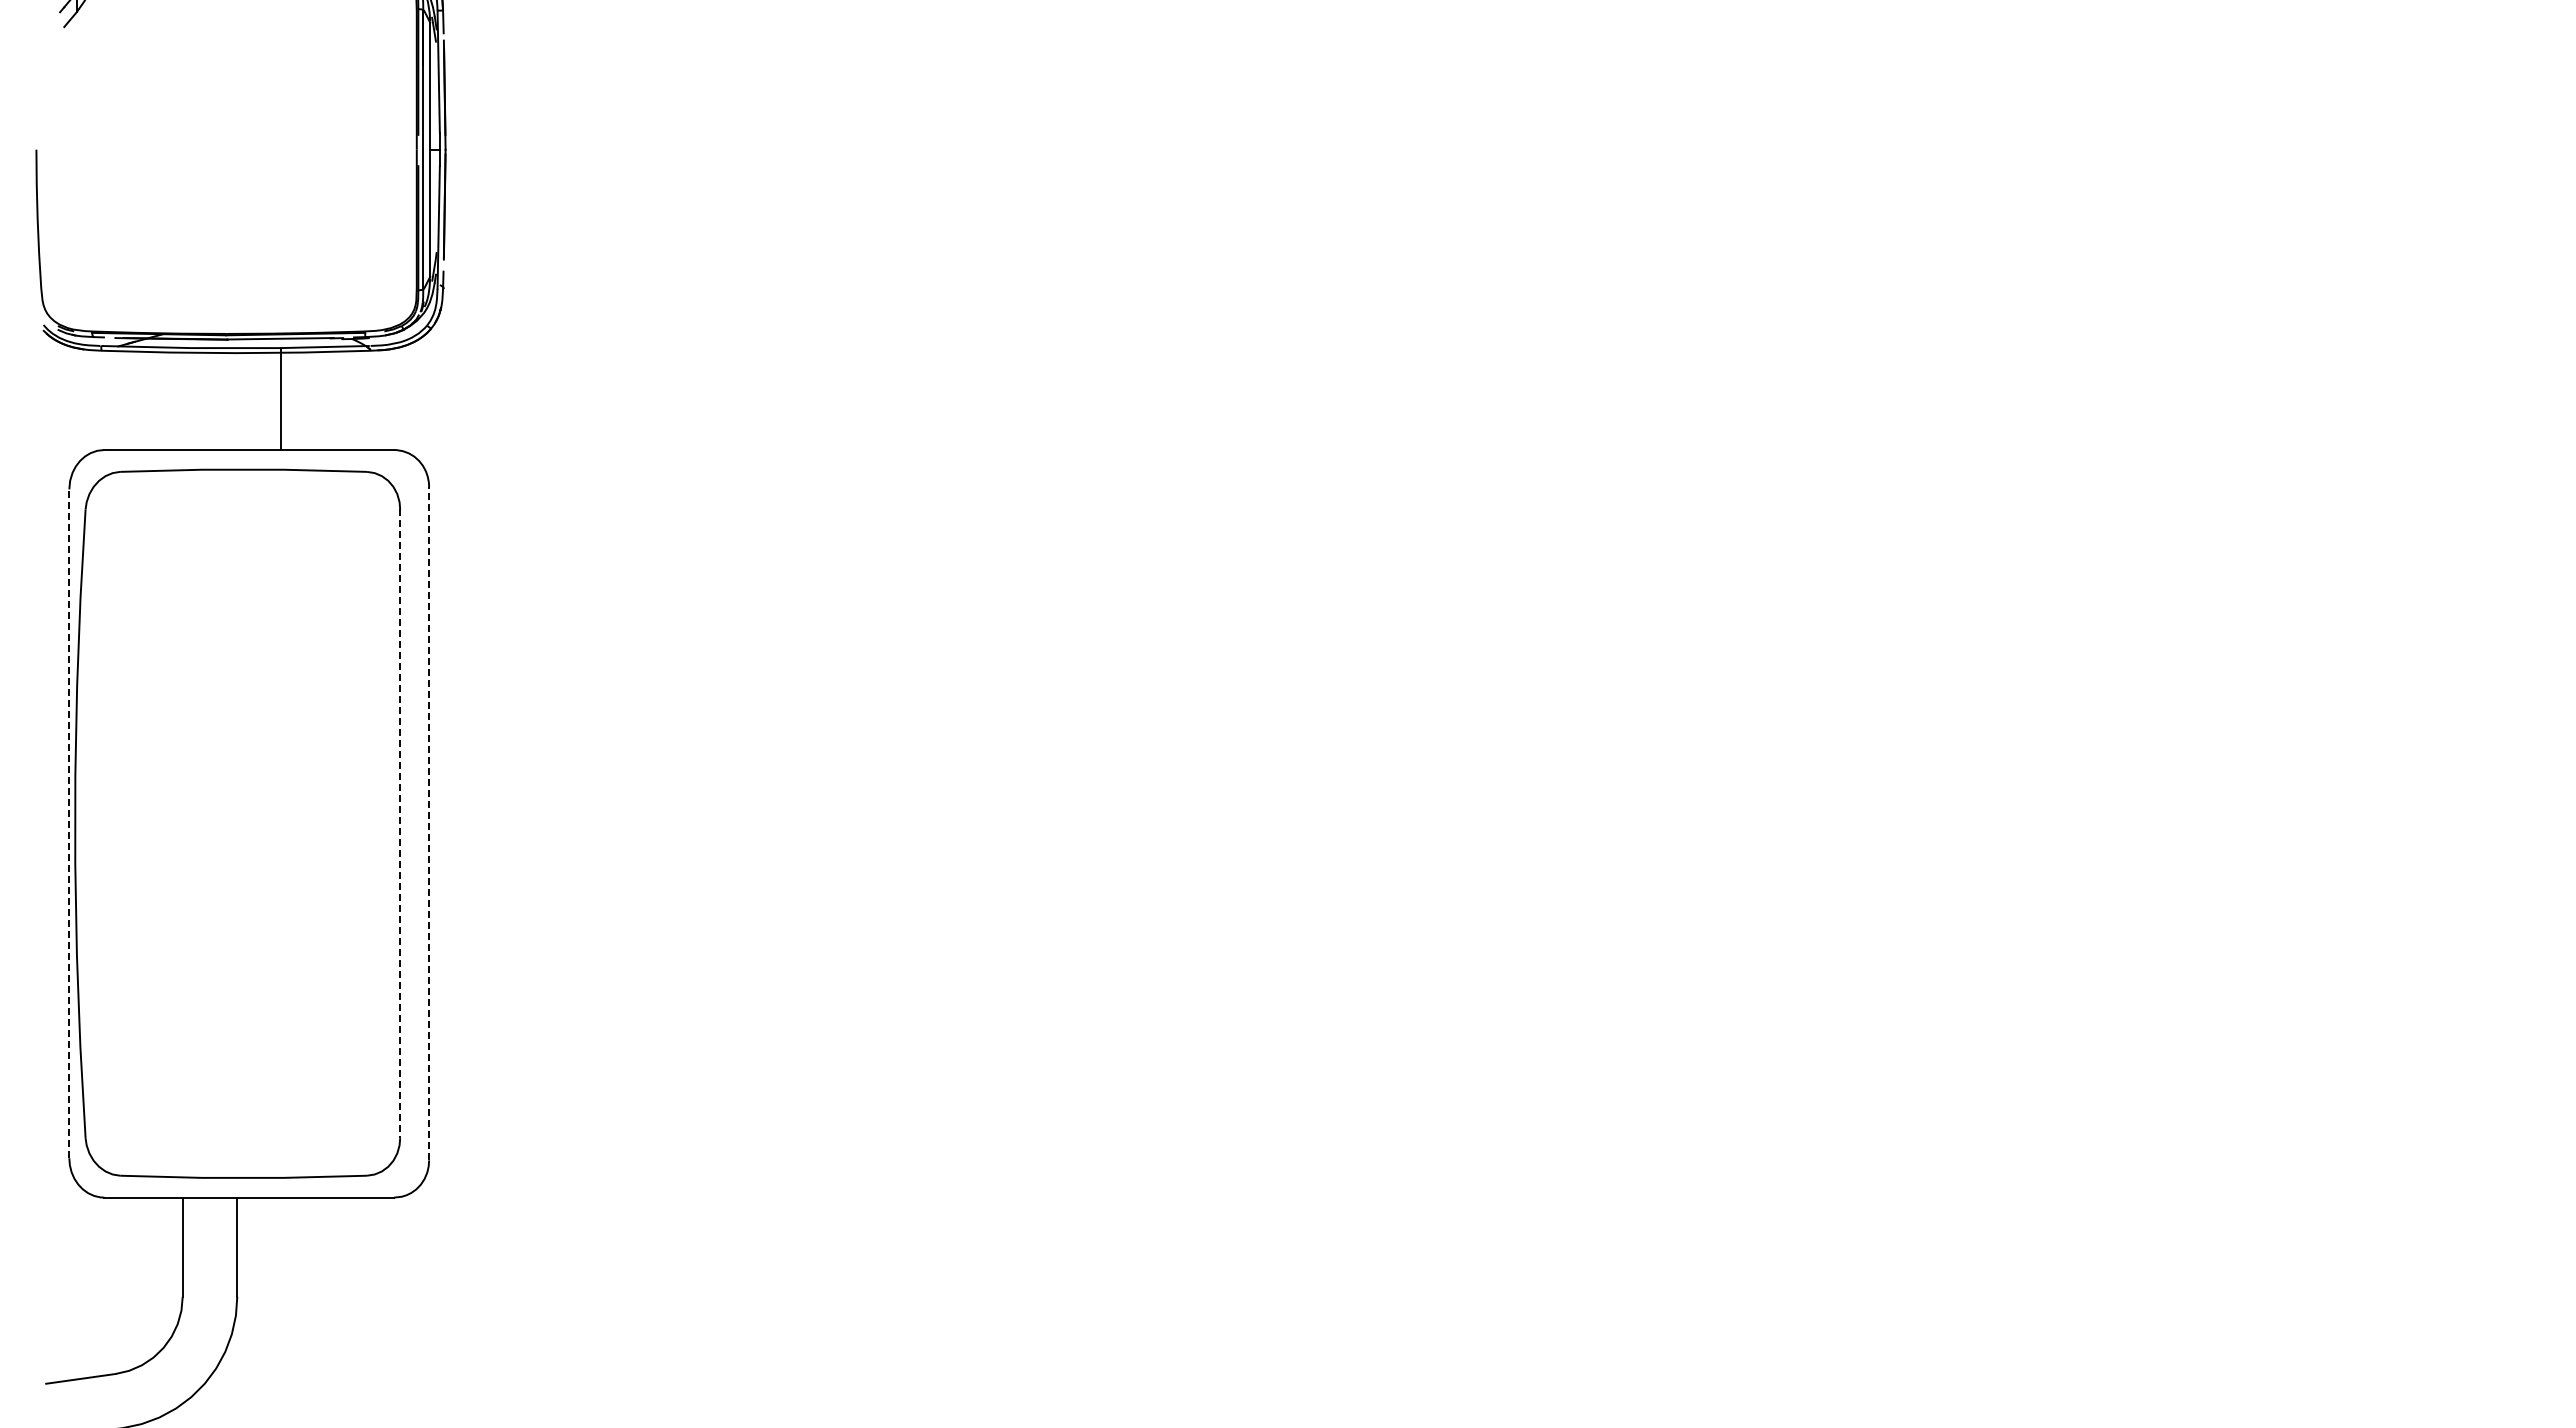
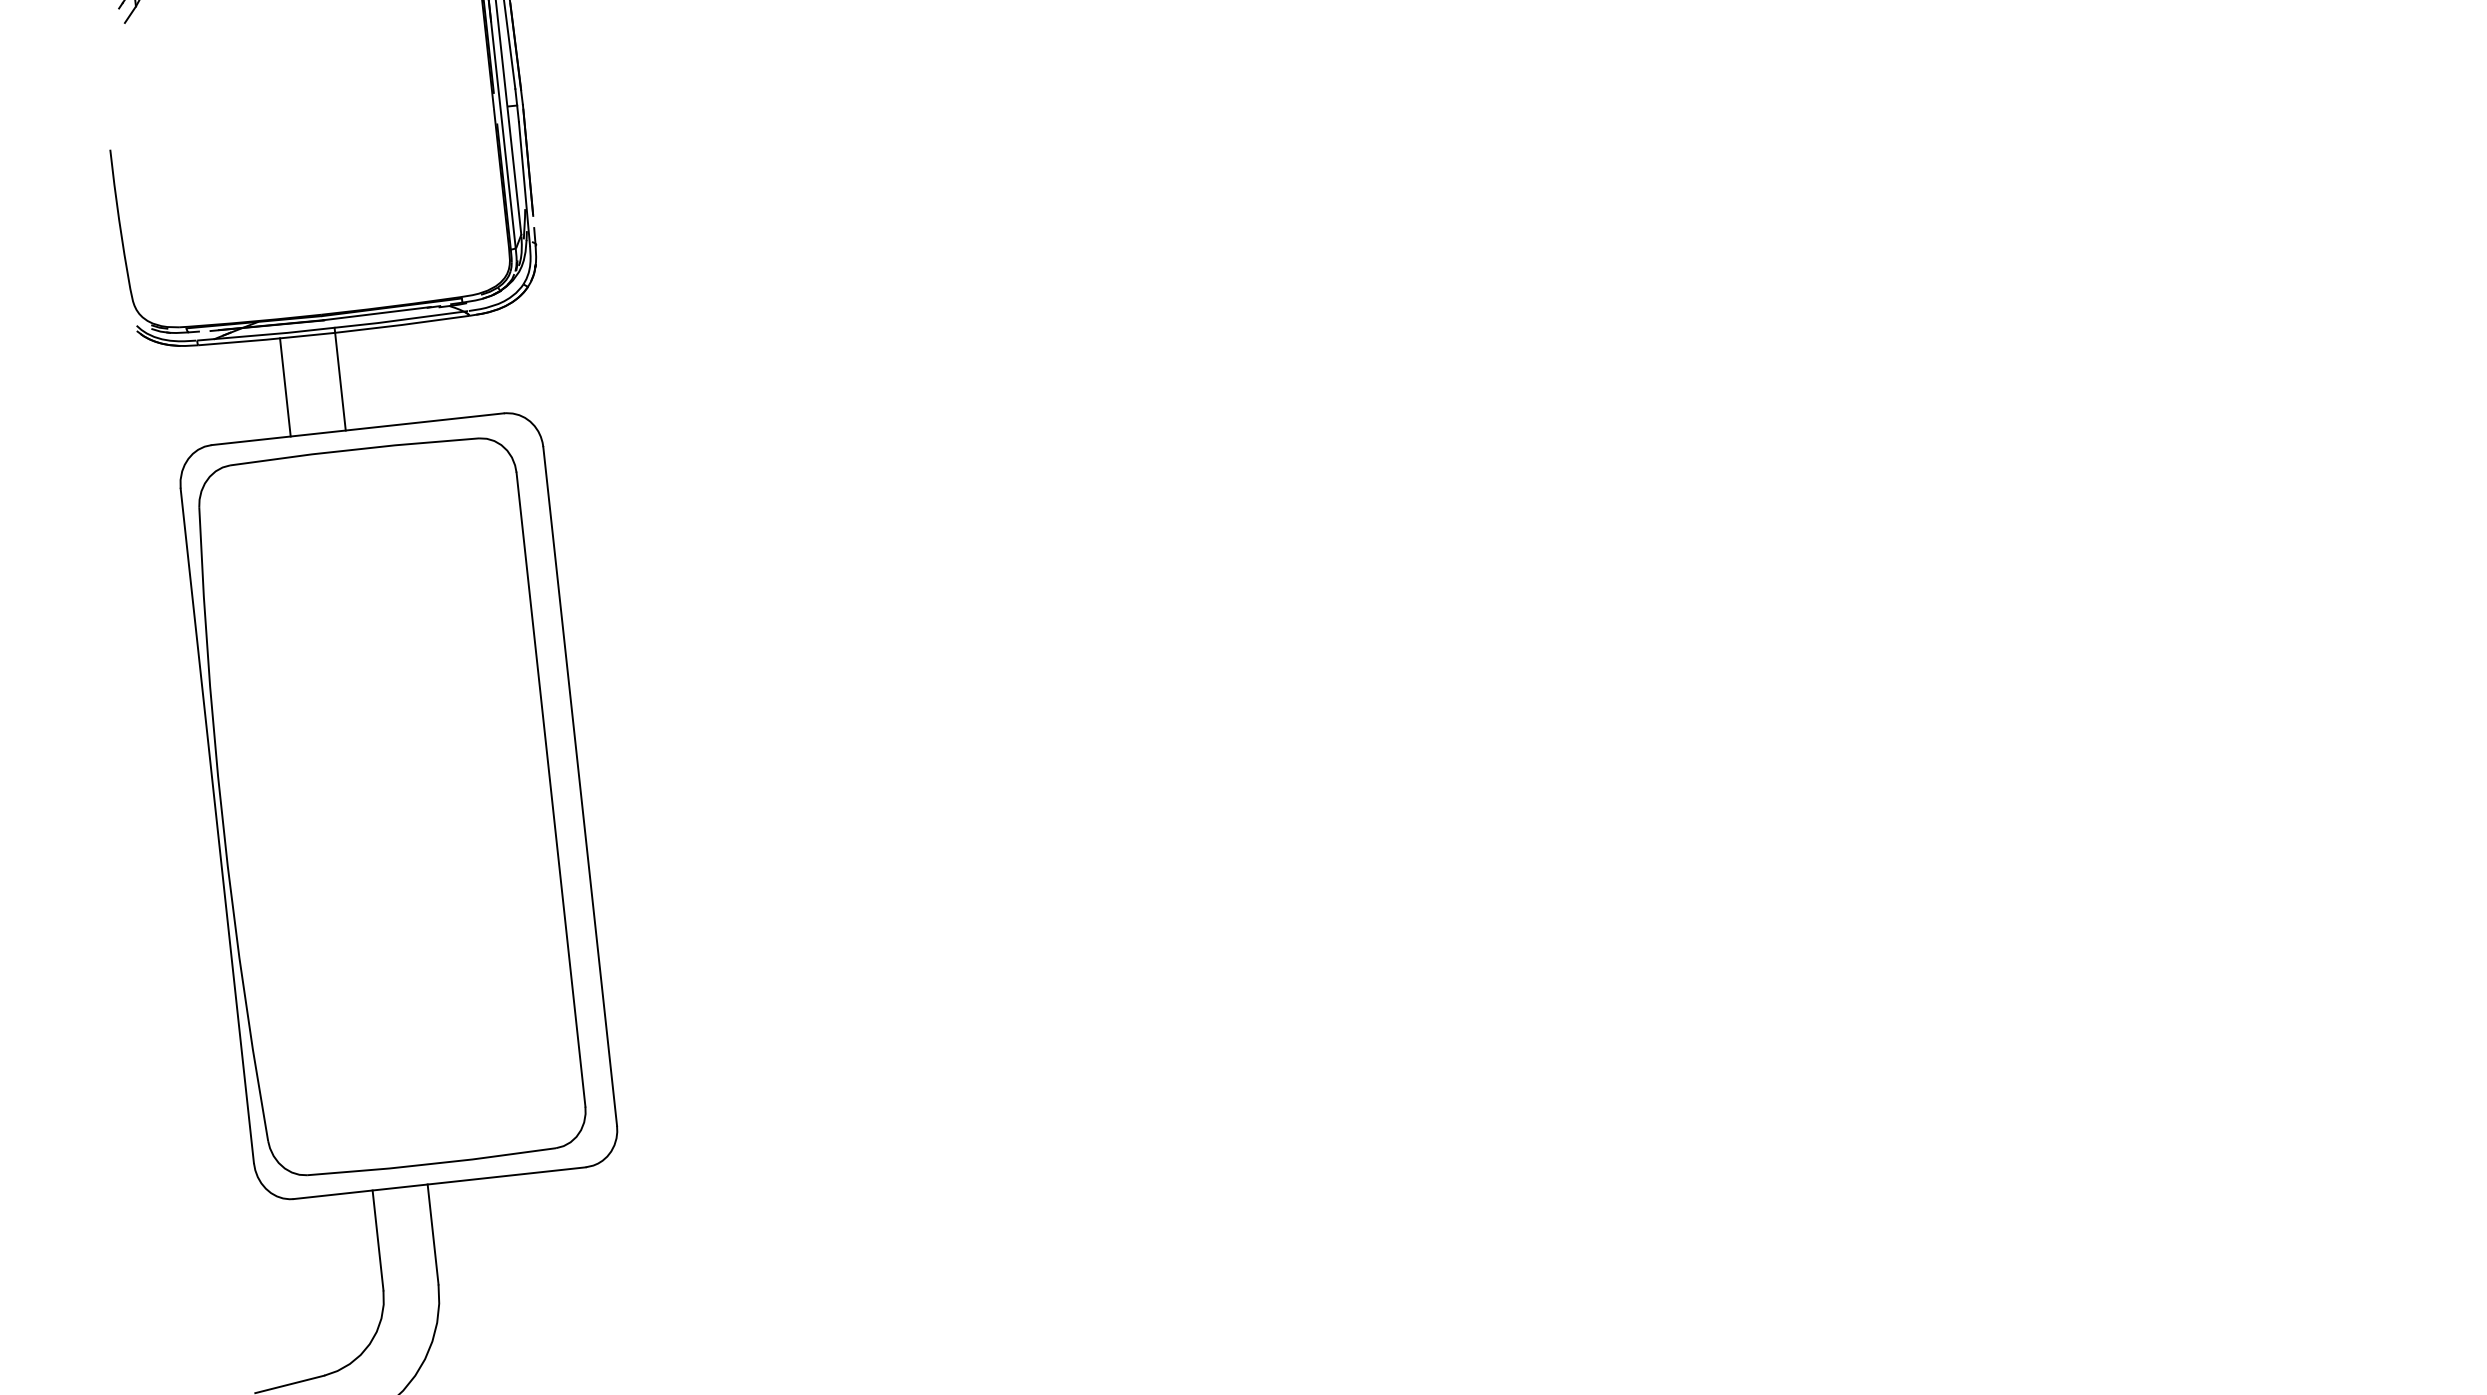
line: (281, 399) -> (340, 379), moved
line: (182, 401) -> (285, 387), added
line: (69, 823) -> (217, 825), dashed -> solid
line: (429, 823) -> (580, 786), dashed -> solid
line: (400, 824) -> (551, 790), dashed -> solid

